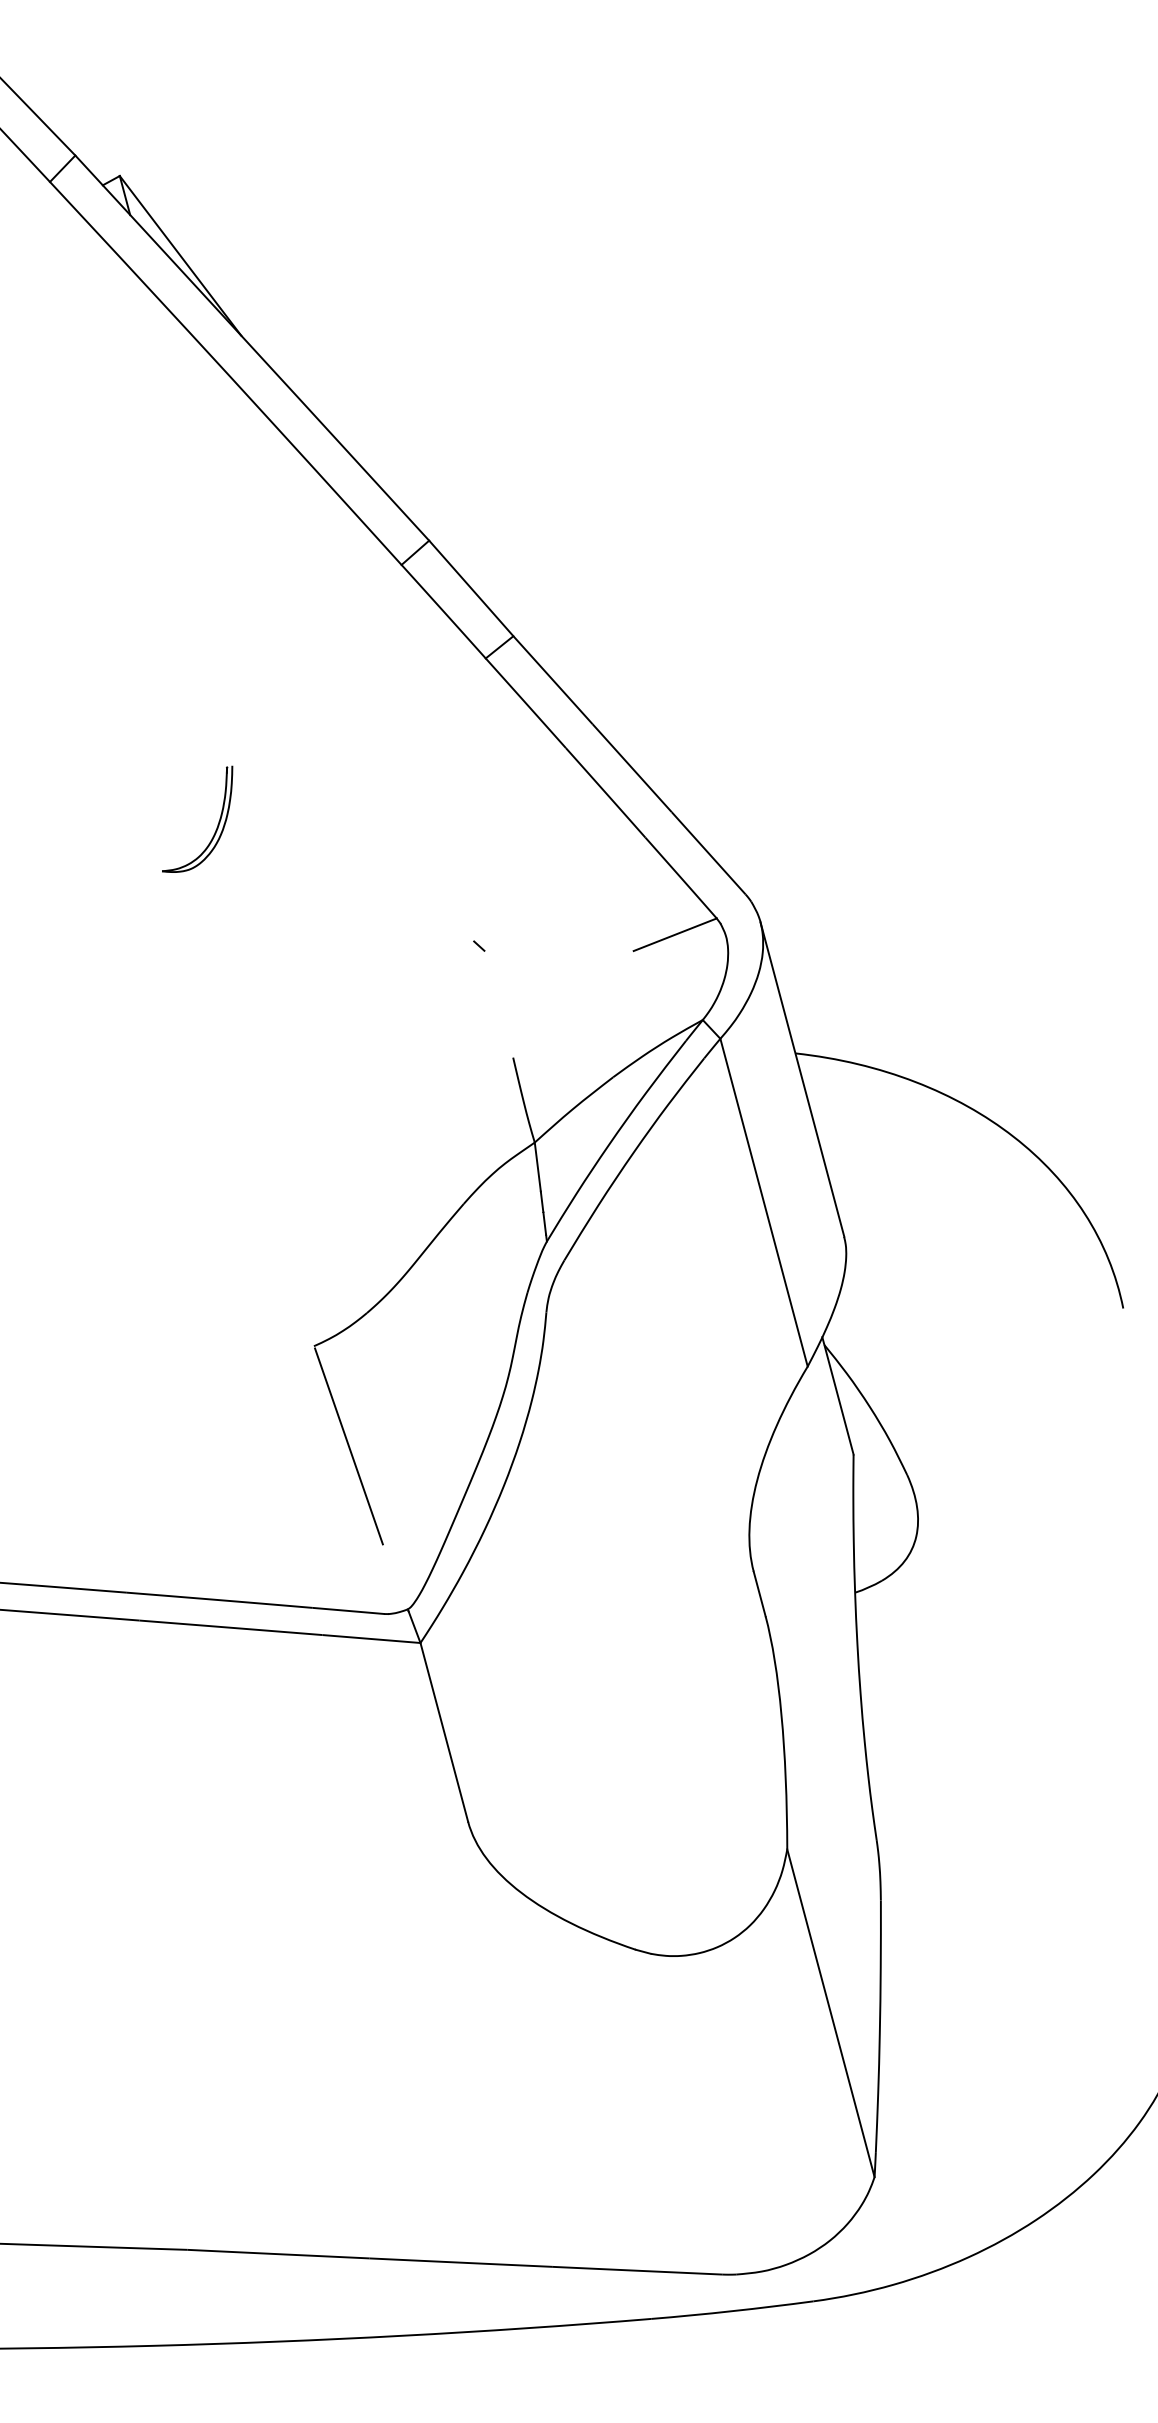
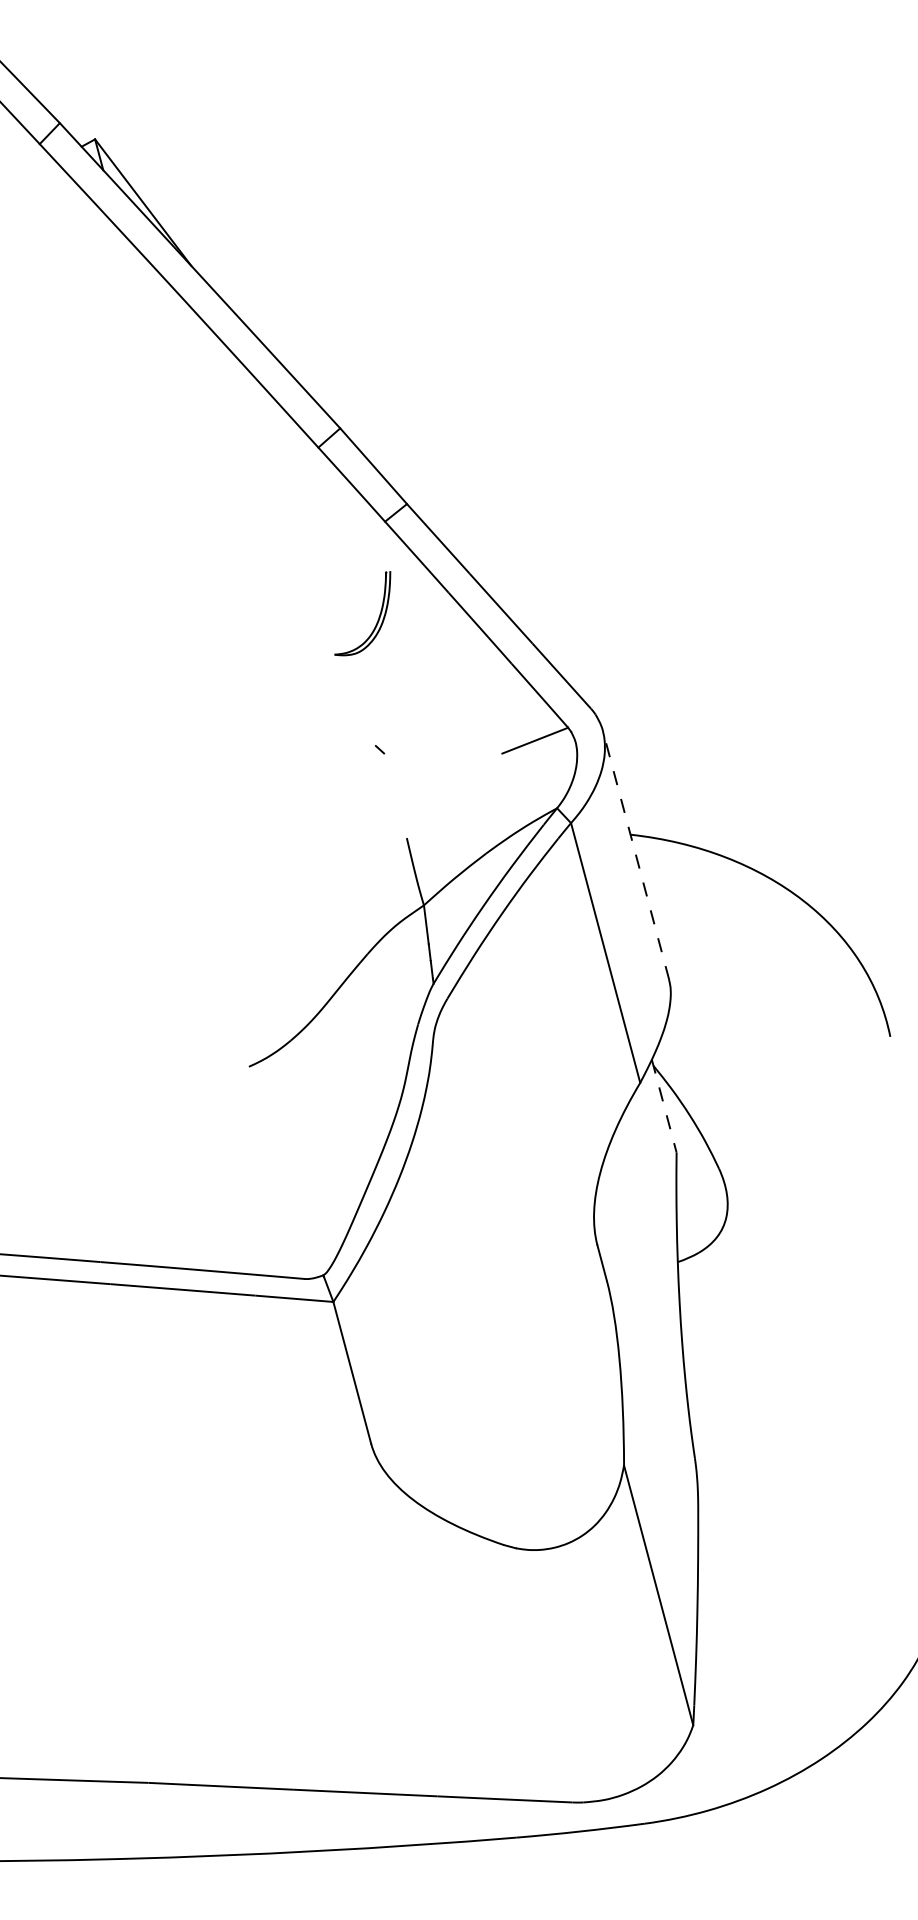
part: (217, 824) -> (378, 617), moved
line: (802, 1079) -> (636, 855), solid -> dashed
line: (837, 1395) -> (663, 1105), solid -> dashed
line: (348, 1446) -> (276, 1146), removed

